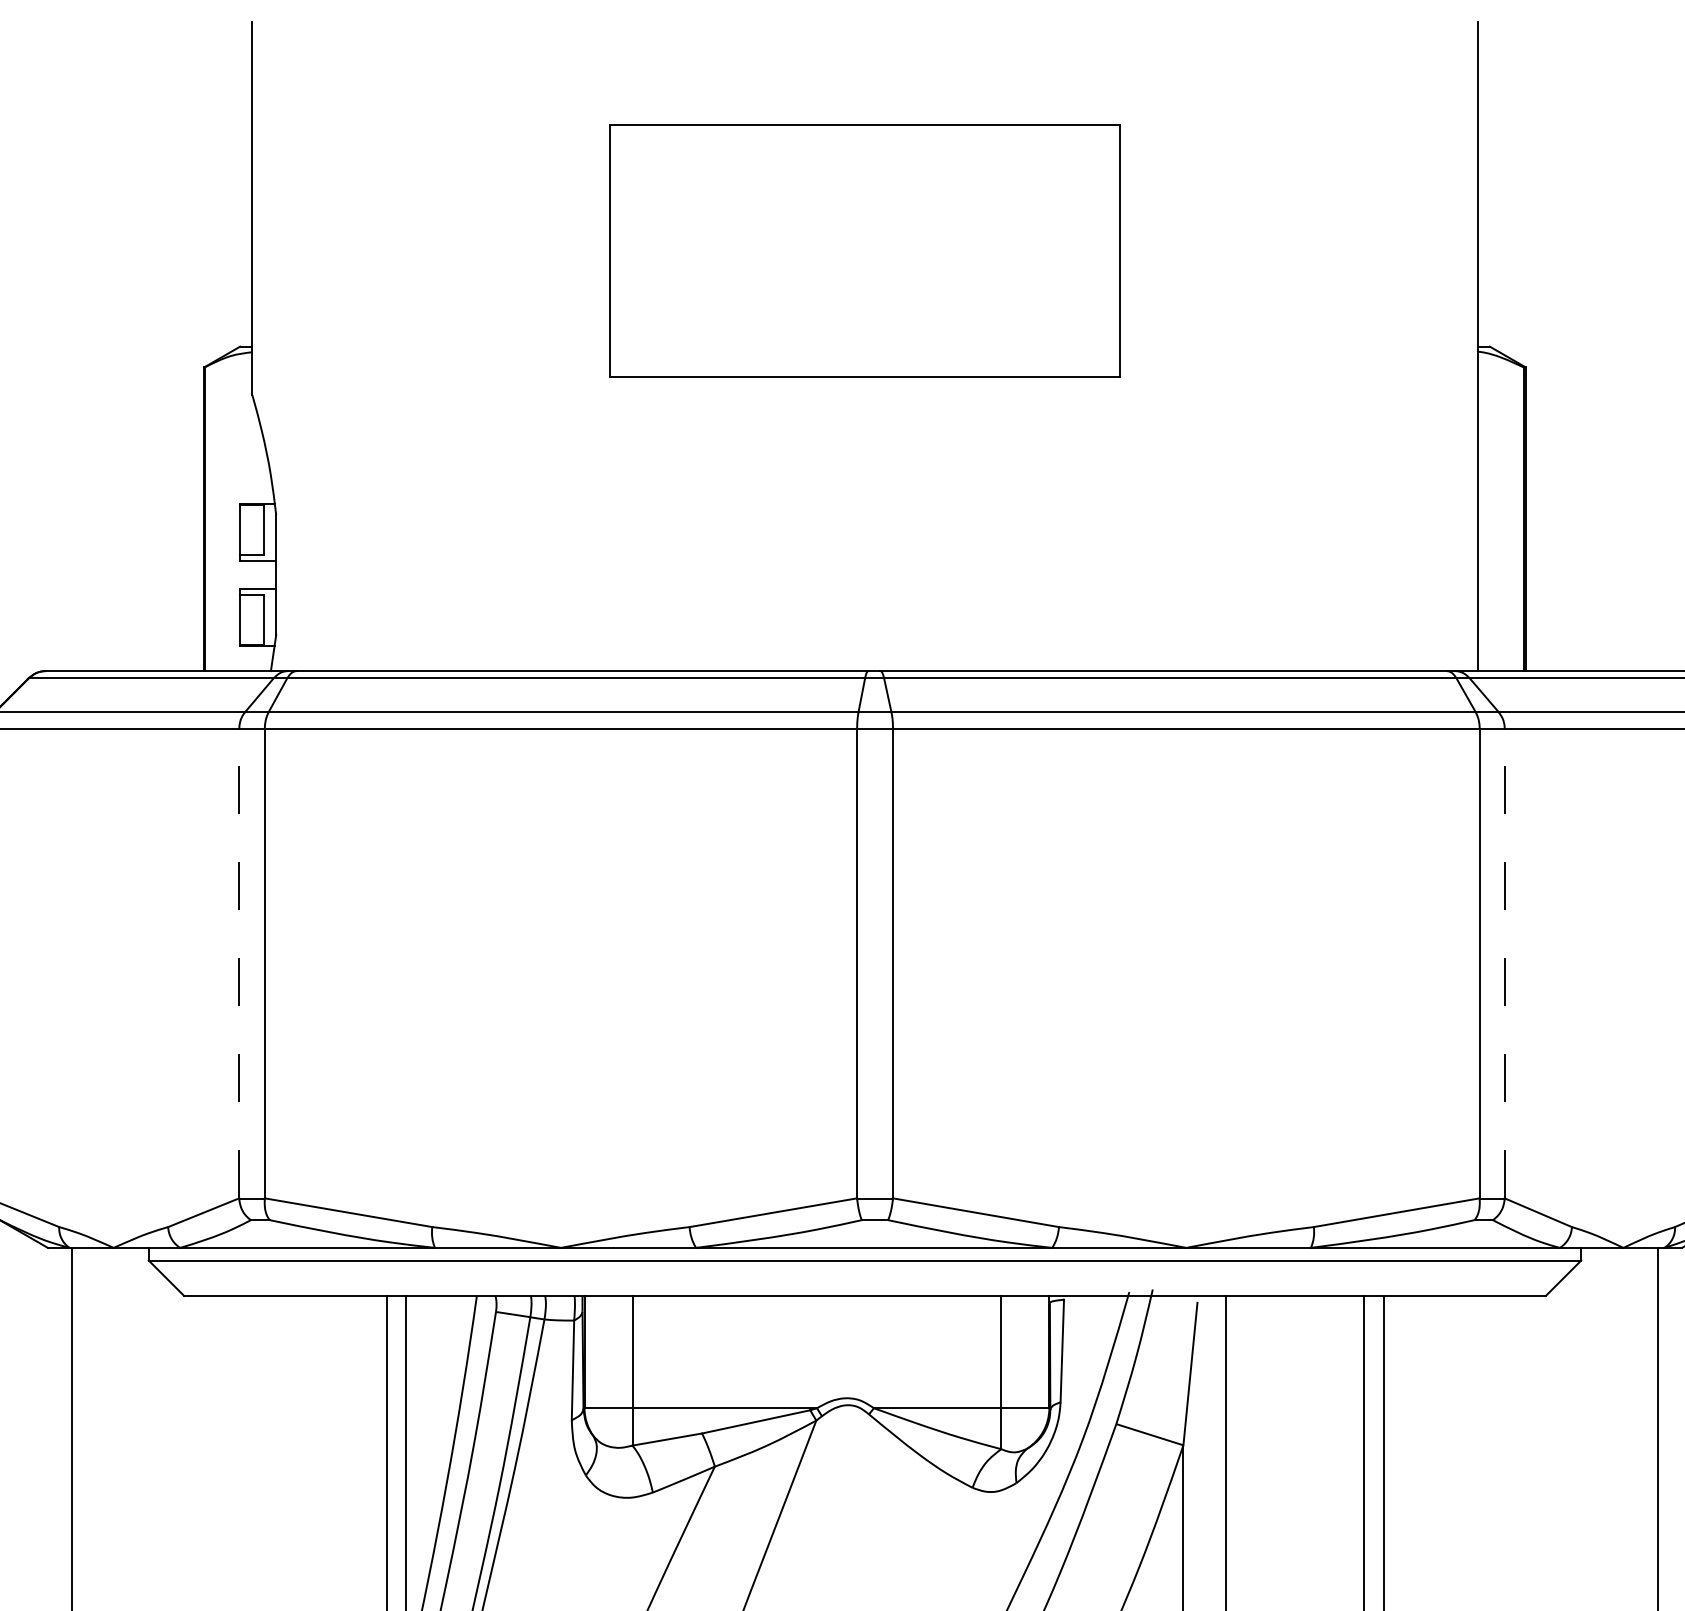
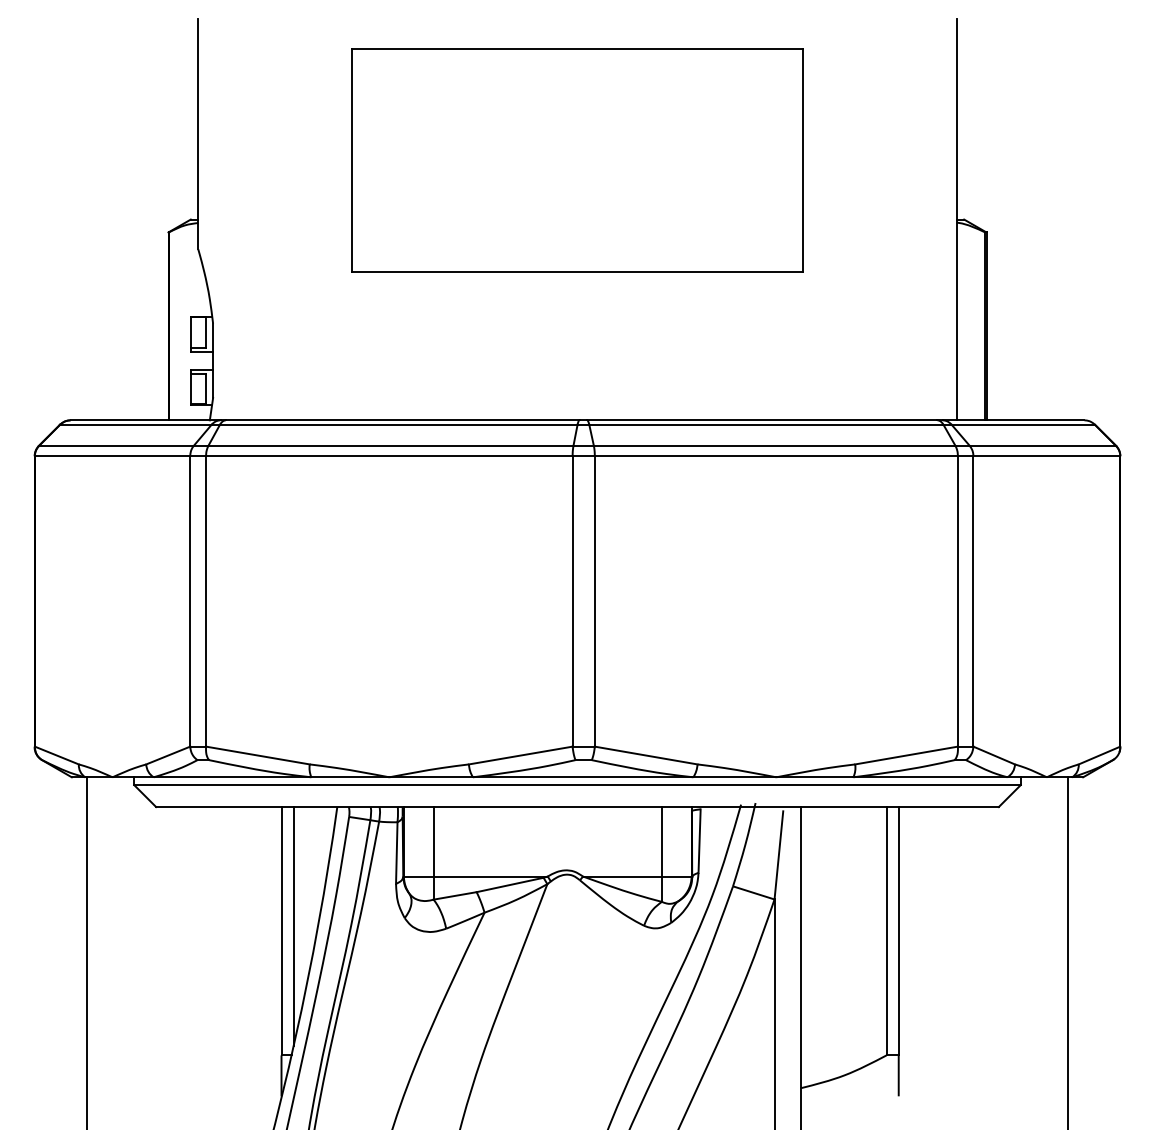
part: (865, 251) -> (577, 160), size x1.43
line: (239, 962) -> (190, 600), dashed -> solid
line: (1504, 962) -> (973, 600), dashed -> solid

